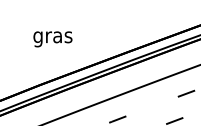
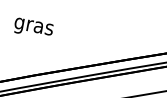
text: (52, 39) -> (33, 28), moved

